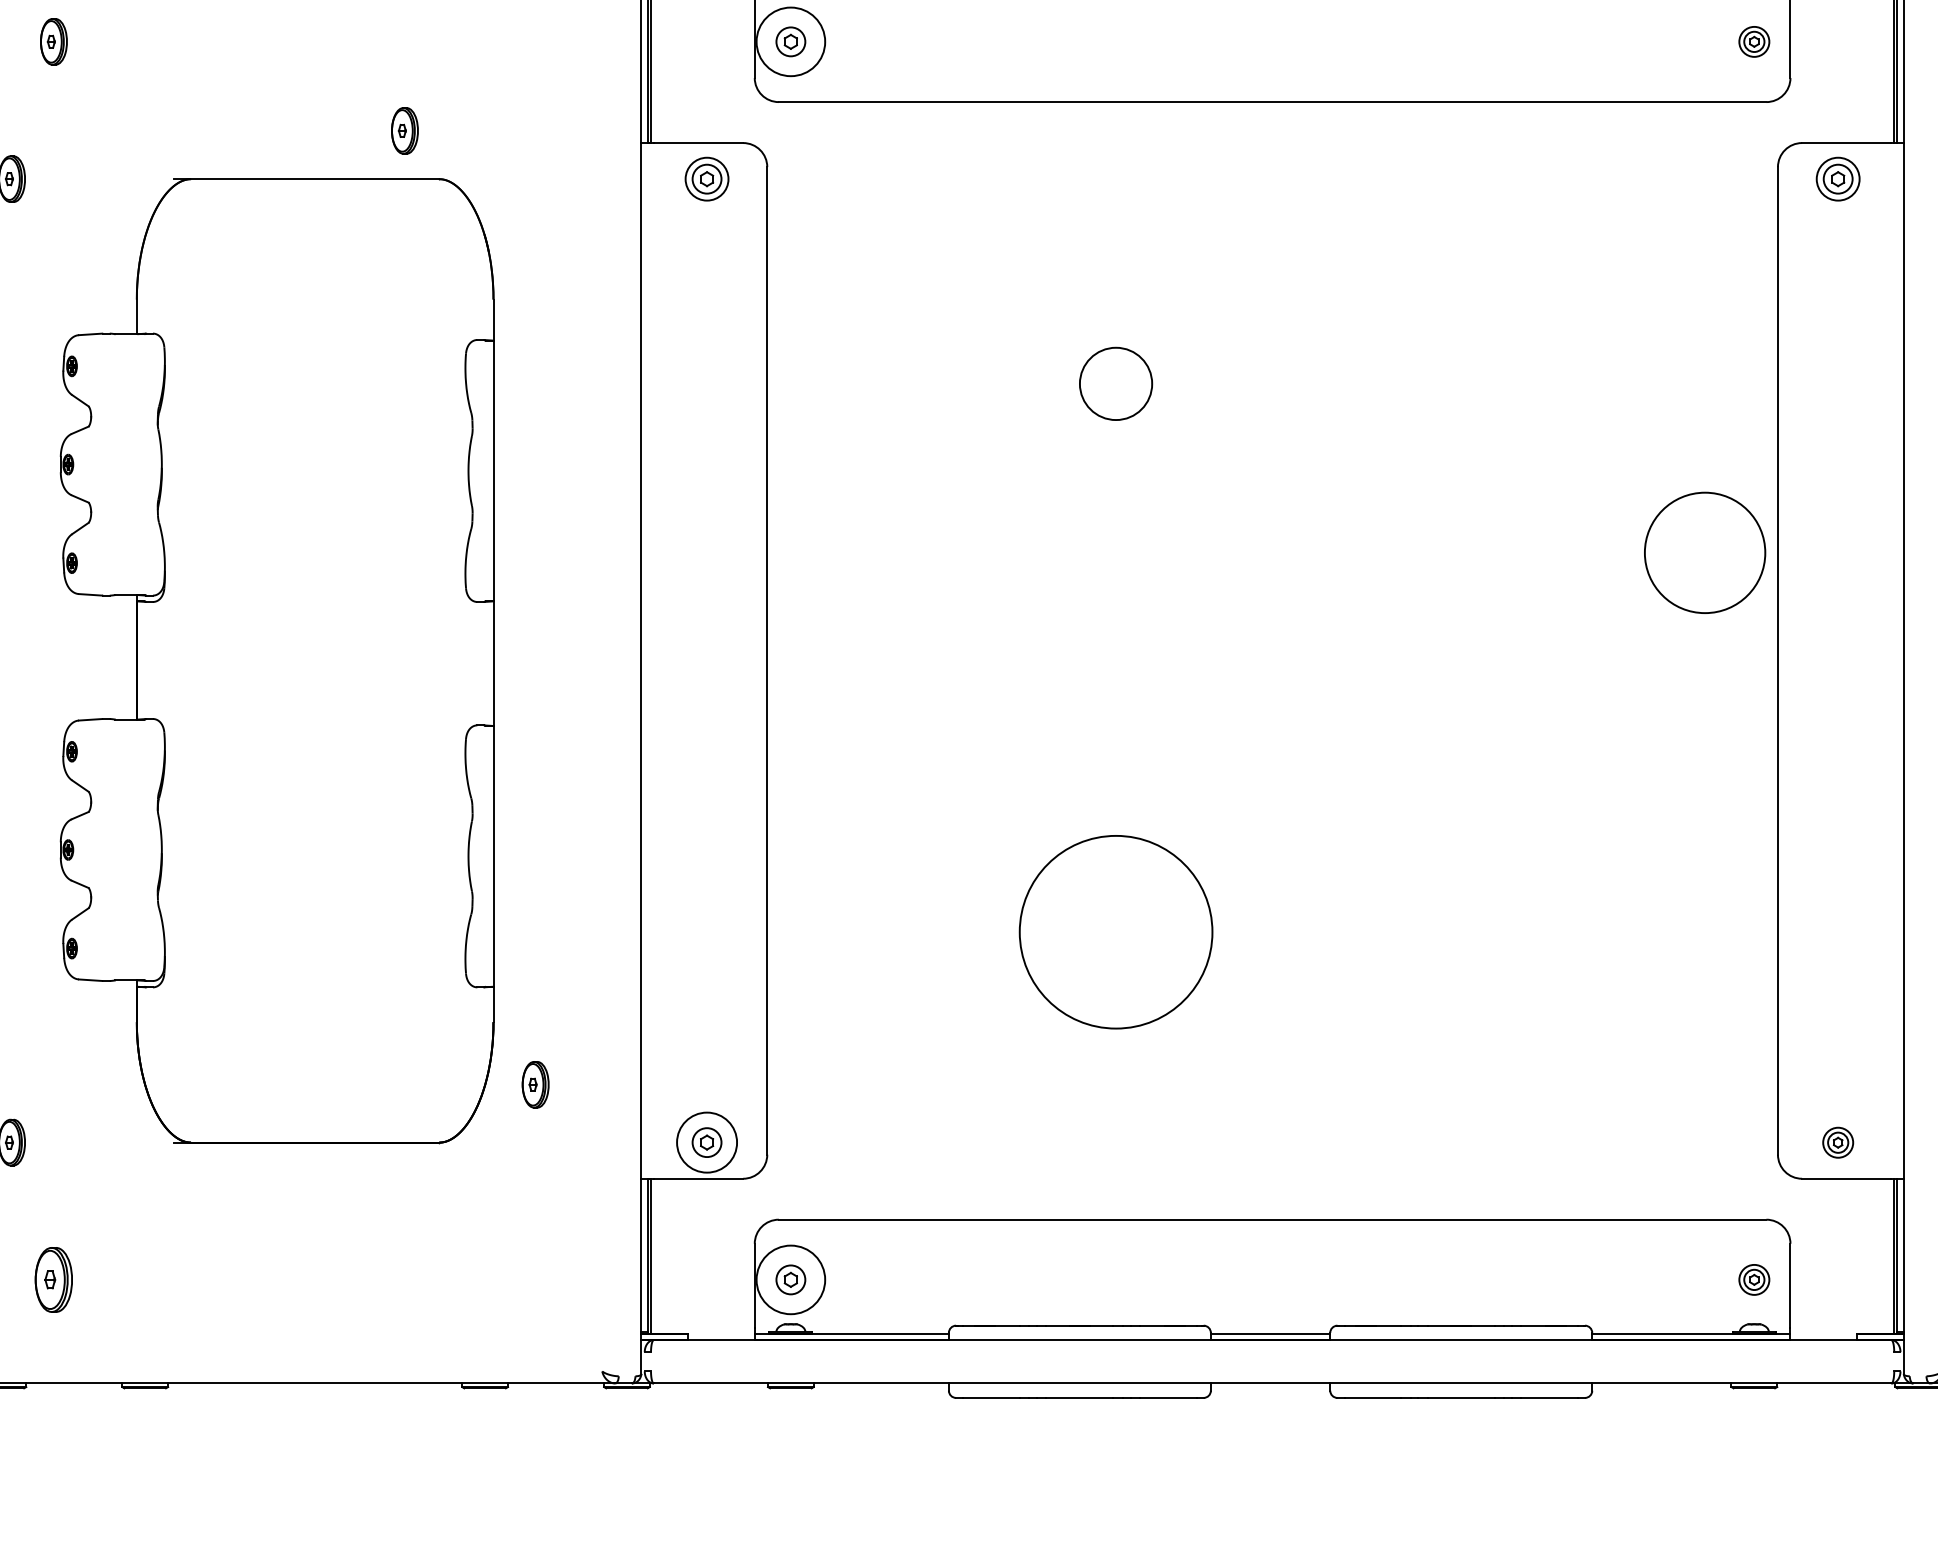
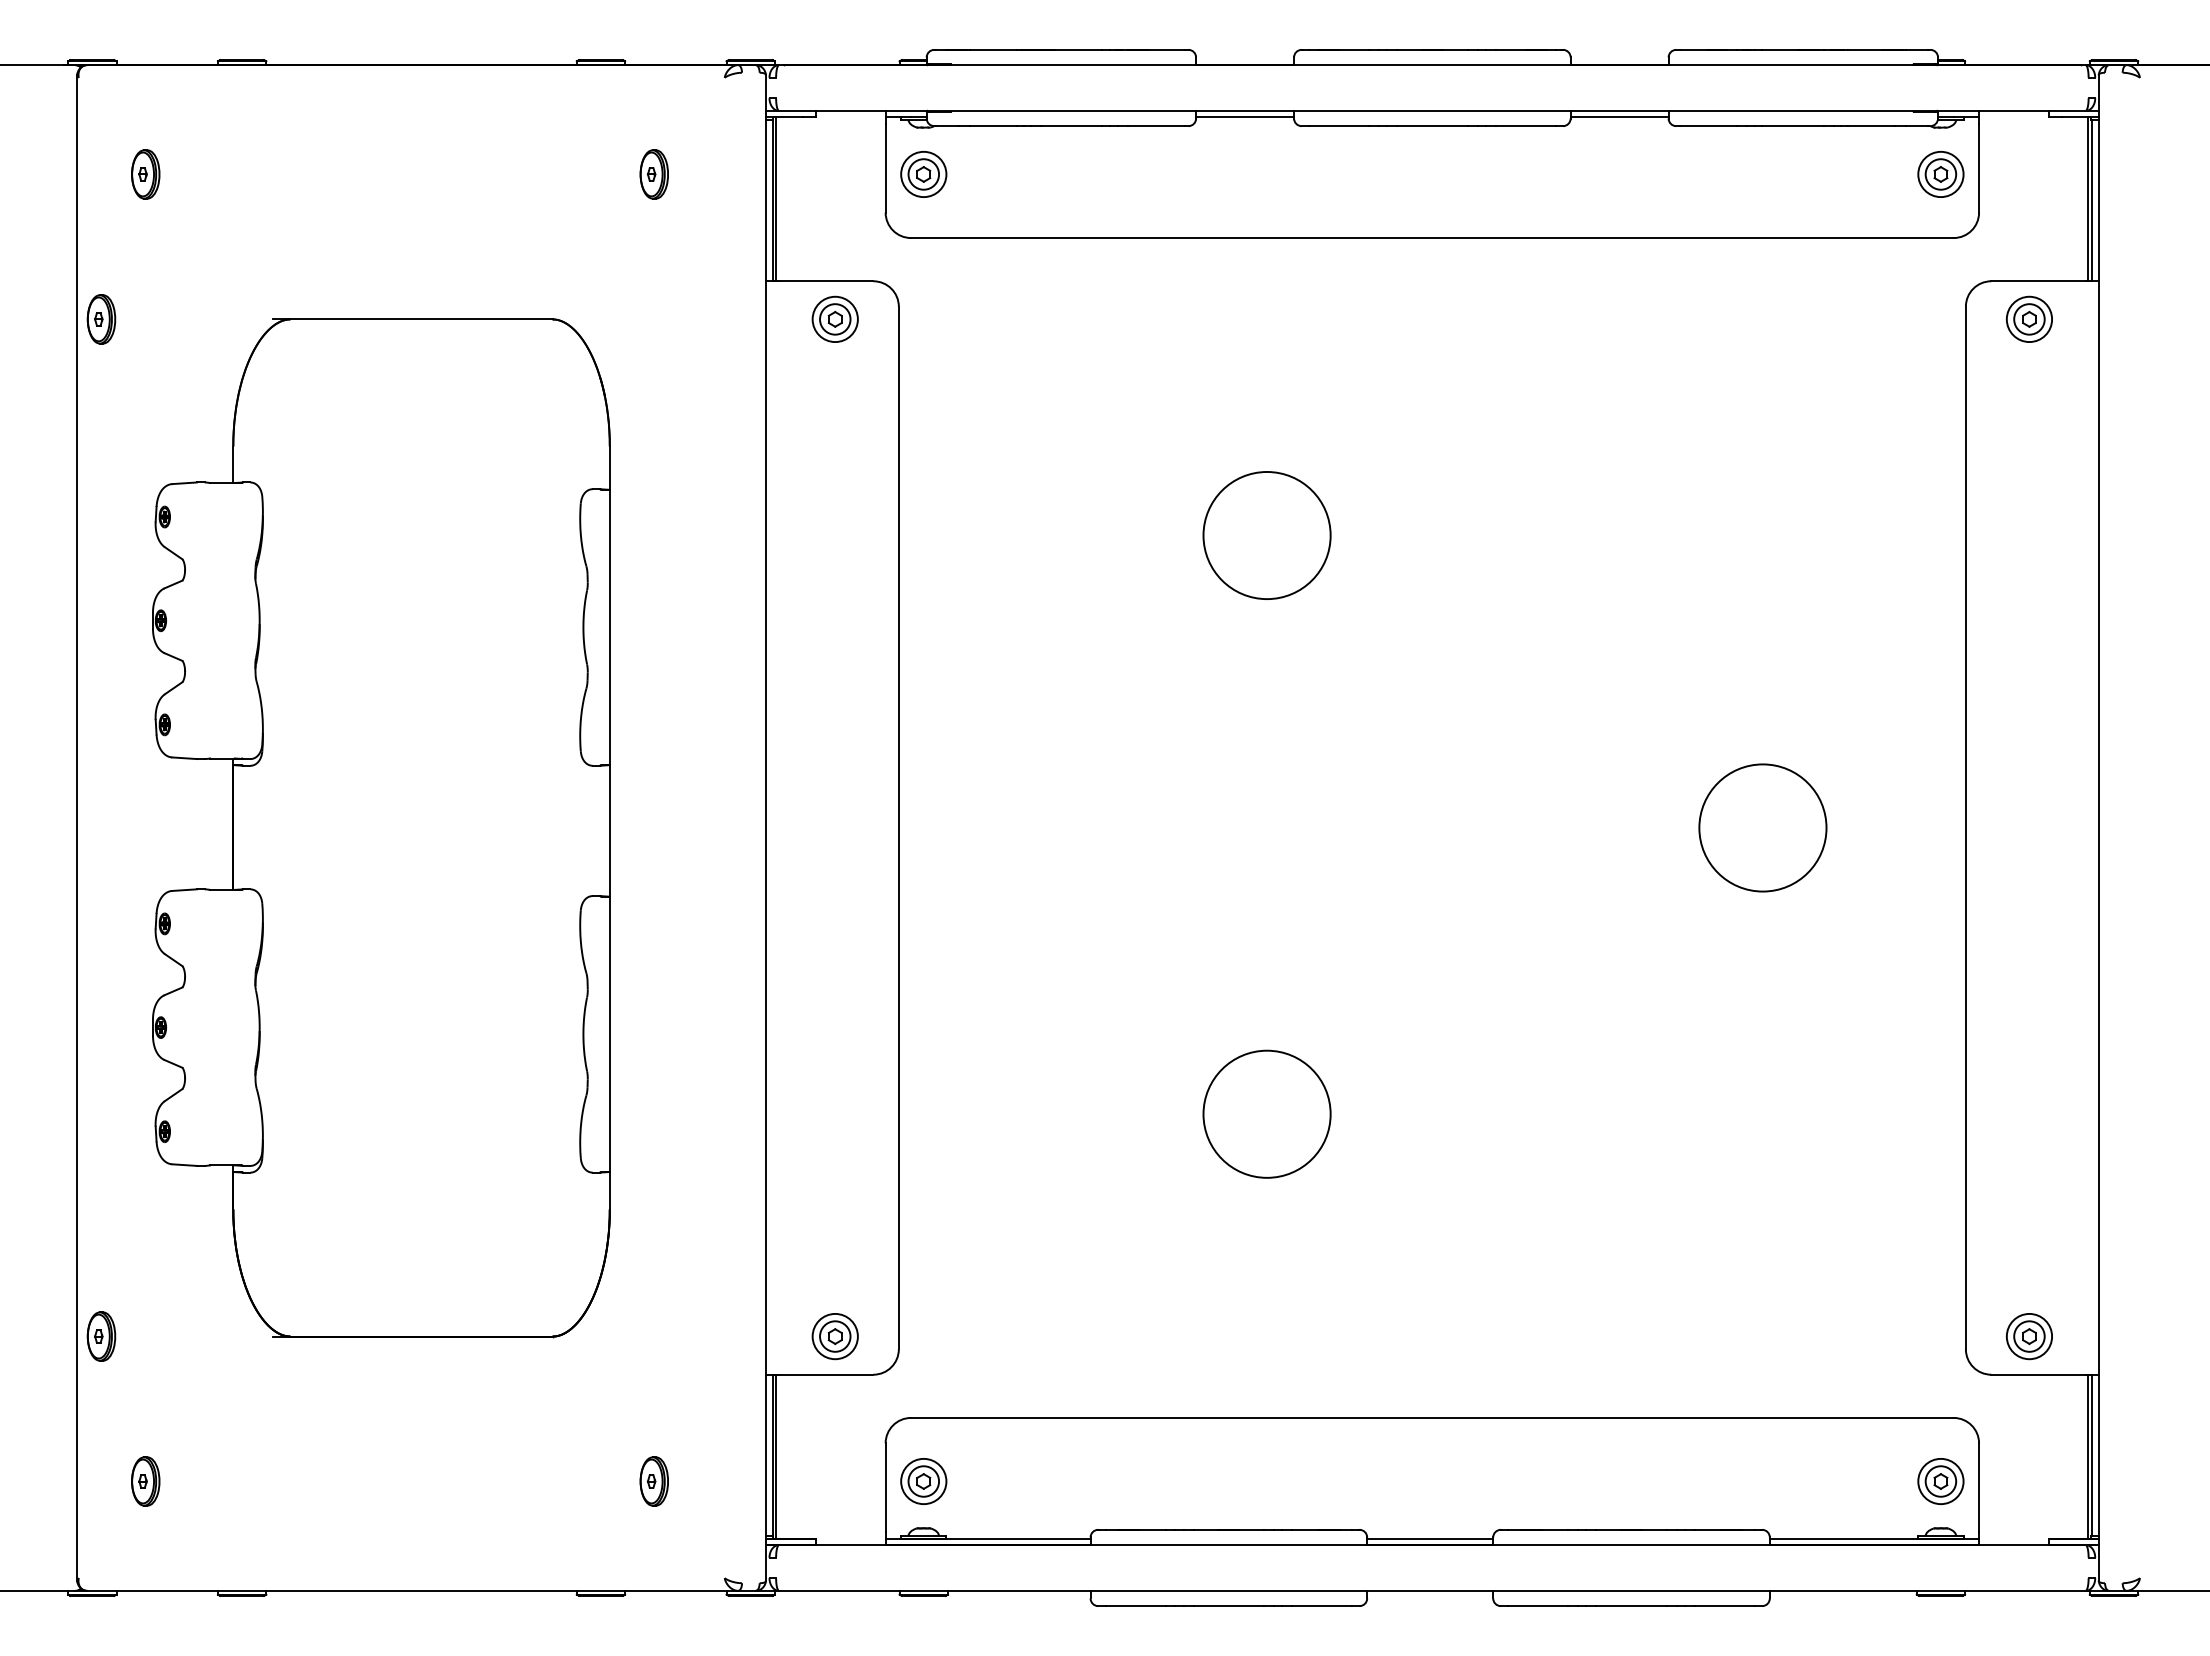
circle: (790, 41) -> (923, 174), size x0.62
part: (1753, 41) -> (1940, 174), size x1.43
part: (404, 130) -> (653, 174), moved
circle: (1115, 383) -> (1266, 535), size x1.67
circle: (1704, 552) -> (1762, 827), moved
circle: (1115, 931) -> (1266, 1113), size x0.62
part: (534, 1084) -> (653, 1481), moved
circle: (706, 1142) -> (834, 1336), size x0.71
part: (1838, 1142) -> (2029, 1336), size x1.43
part: (53, 1279) -> (145, 1481), size x0.71
circle: (790, 1279) -> (923, 1481), size x0.62
part: (1753, 1279) -> (1940, 1481), size x1.43

